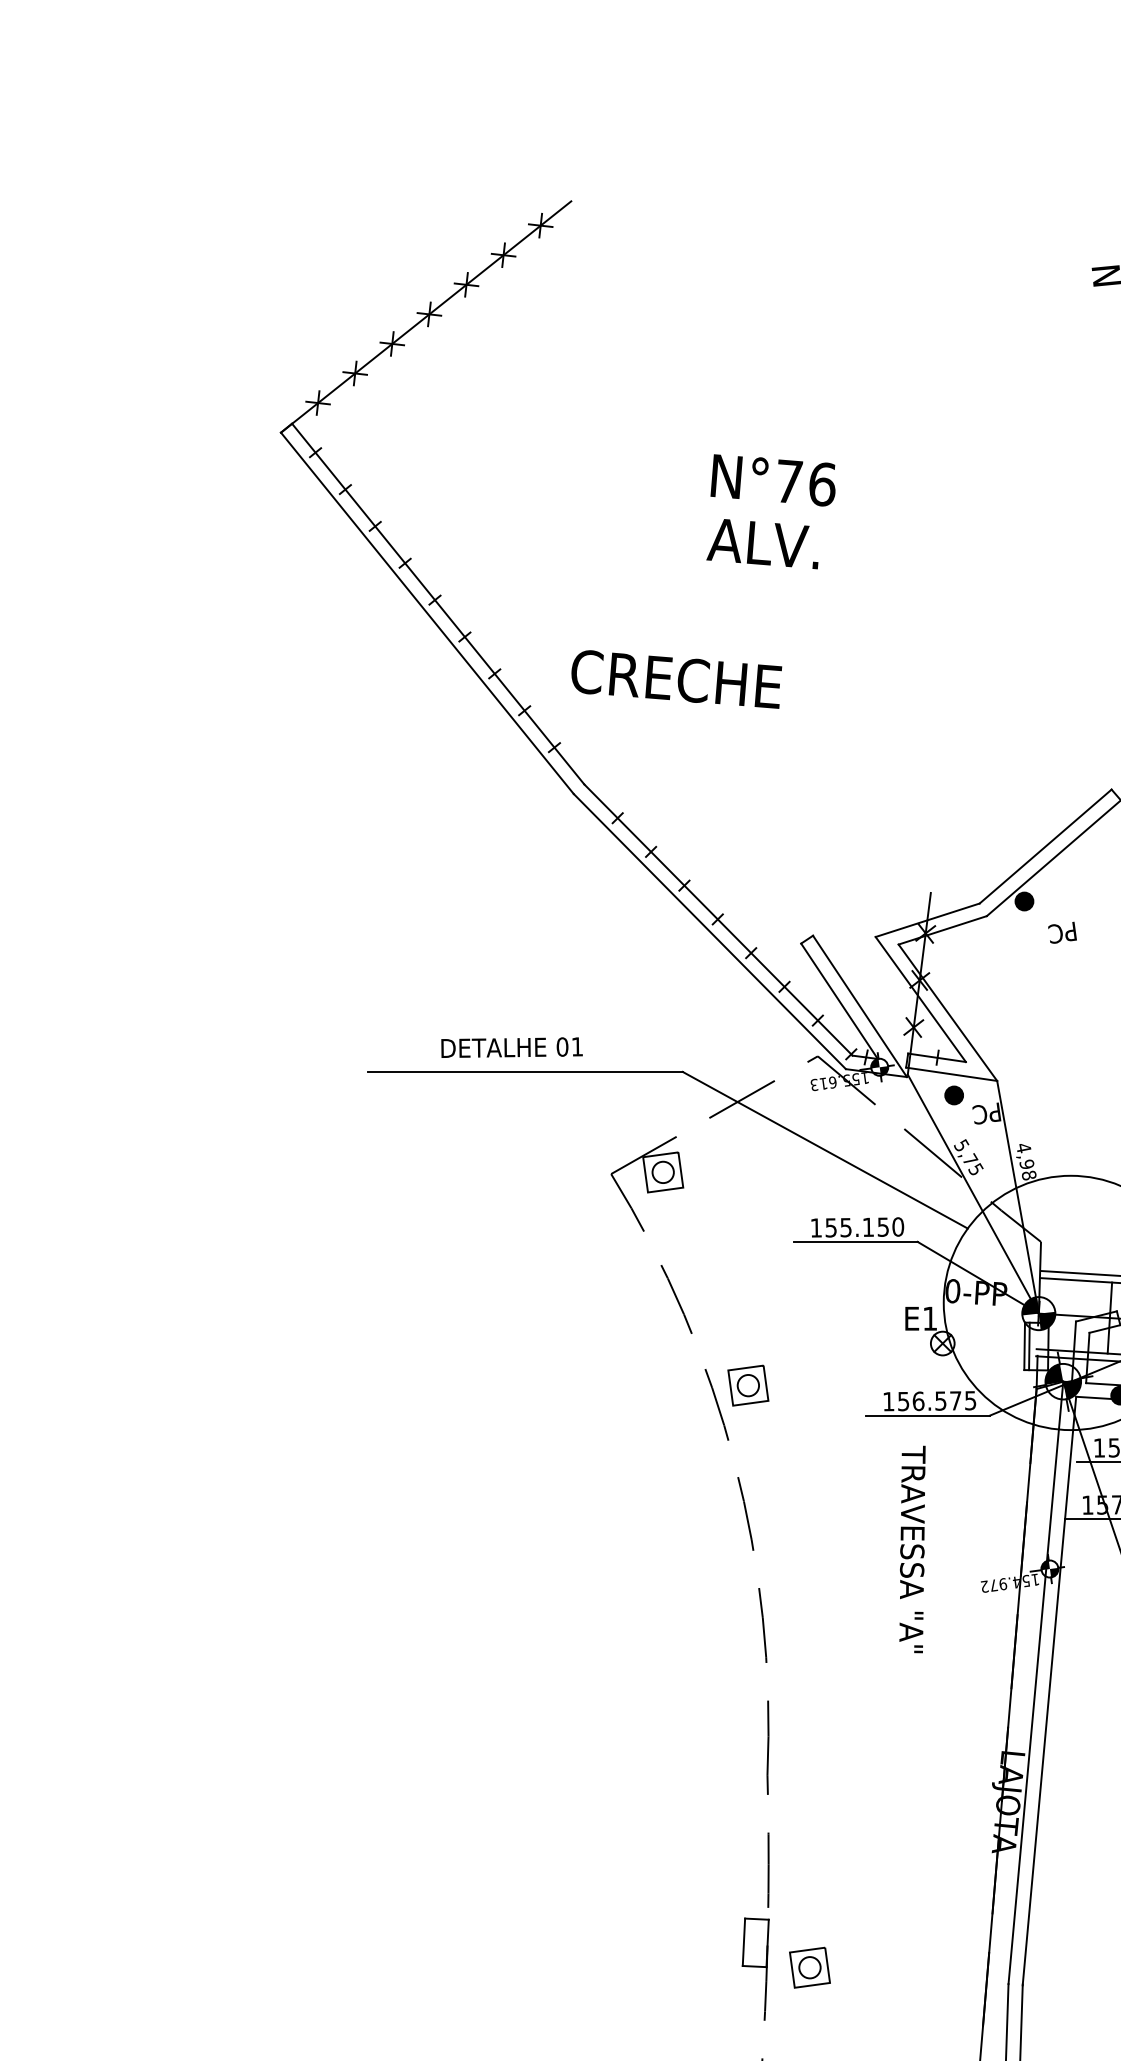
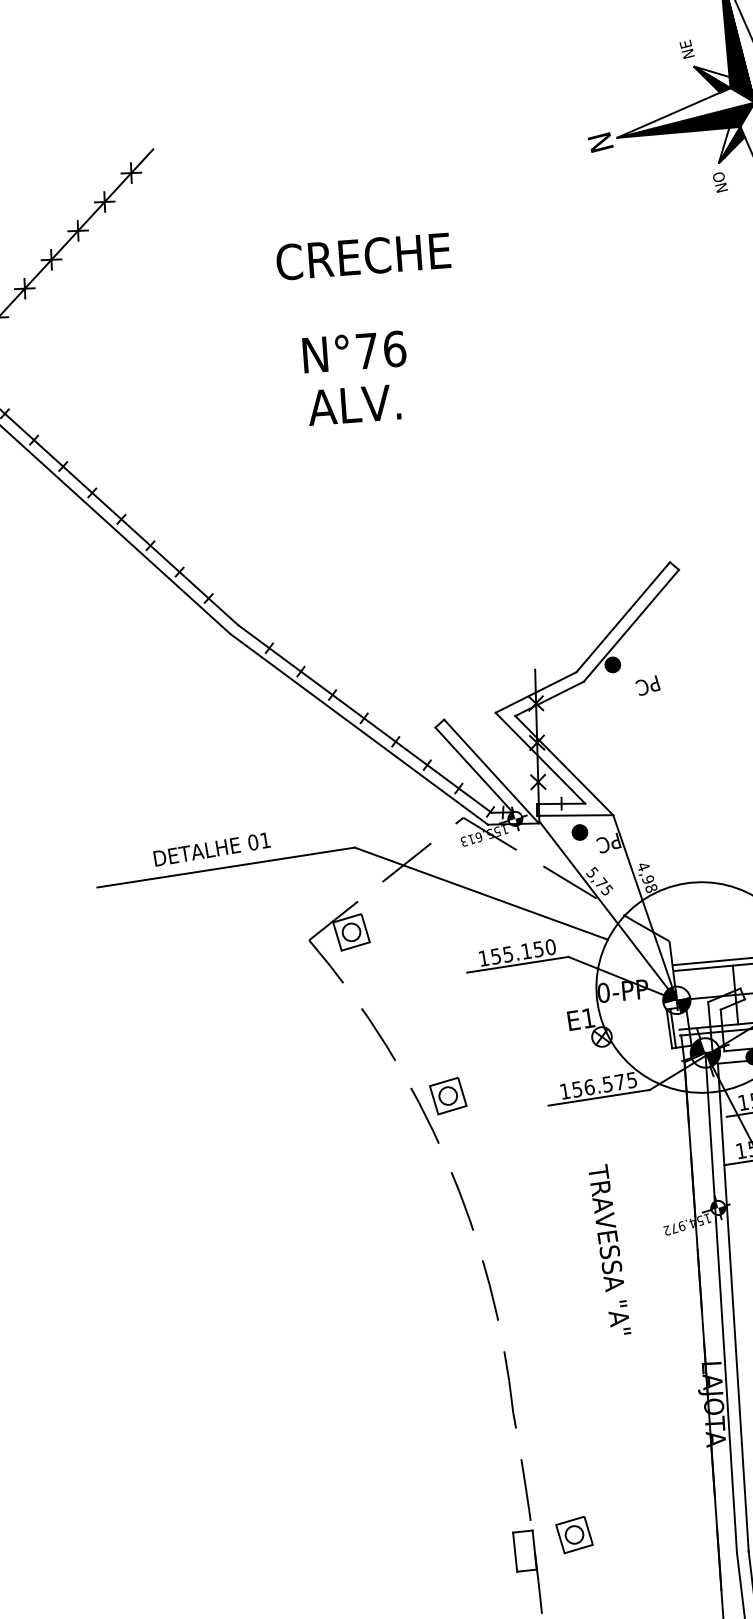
text: (676, 679) -> (363, 256), moved
text: (912, 1549) -> (609, 1250), moved
part: (809, 1967) -> (574, 1534), moved

